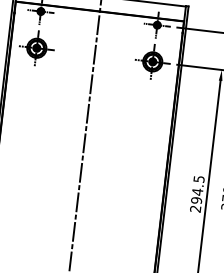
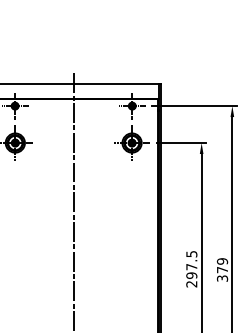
text: (197, 191) -> (191, 266), 294.5 -> 297.5

